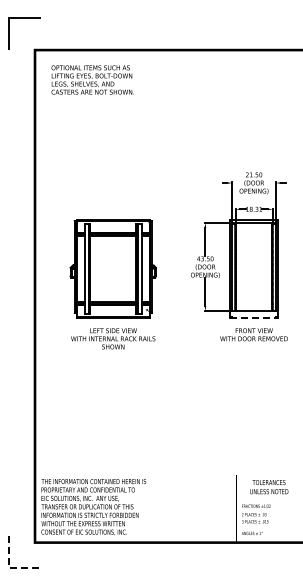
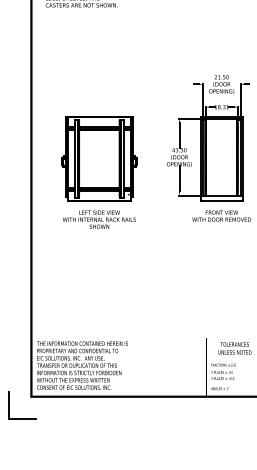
line: (254, 317) -> (222, 201), dashed -> solid
line: (8, 568) -> (8, 419), dashed -> solid

